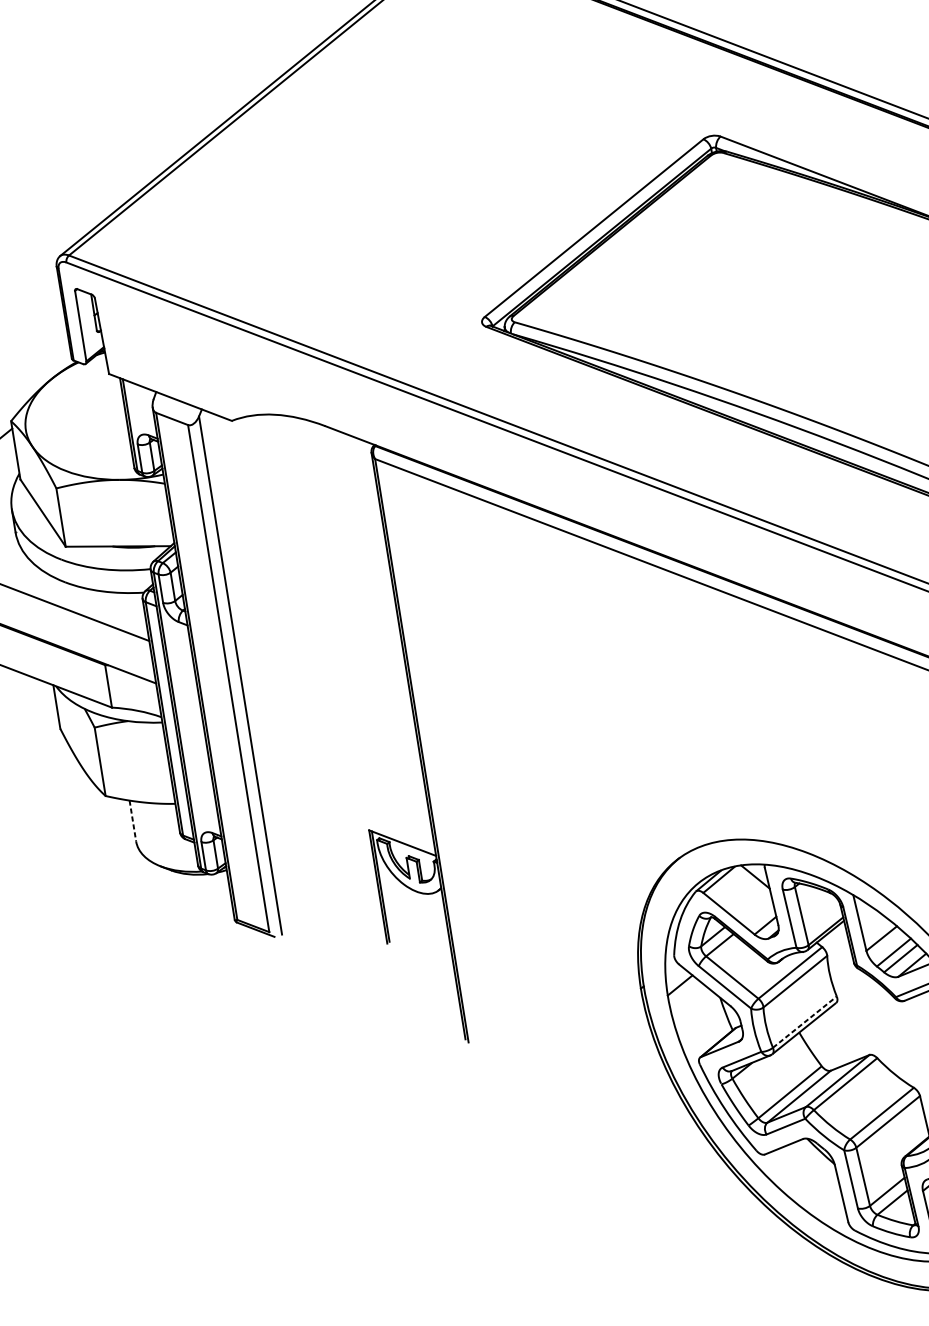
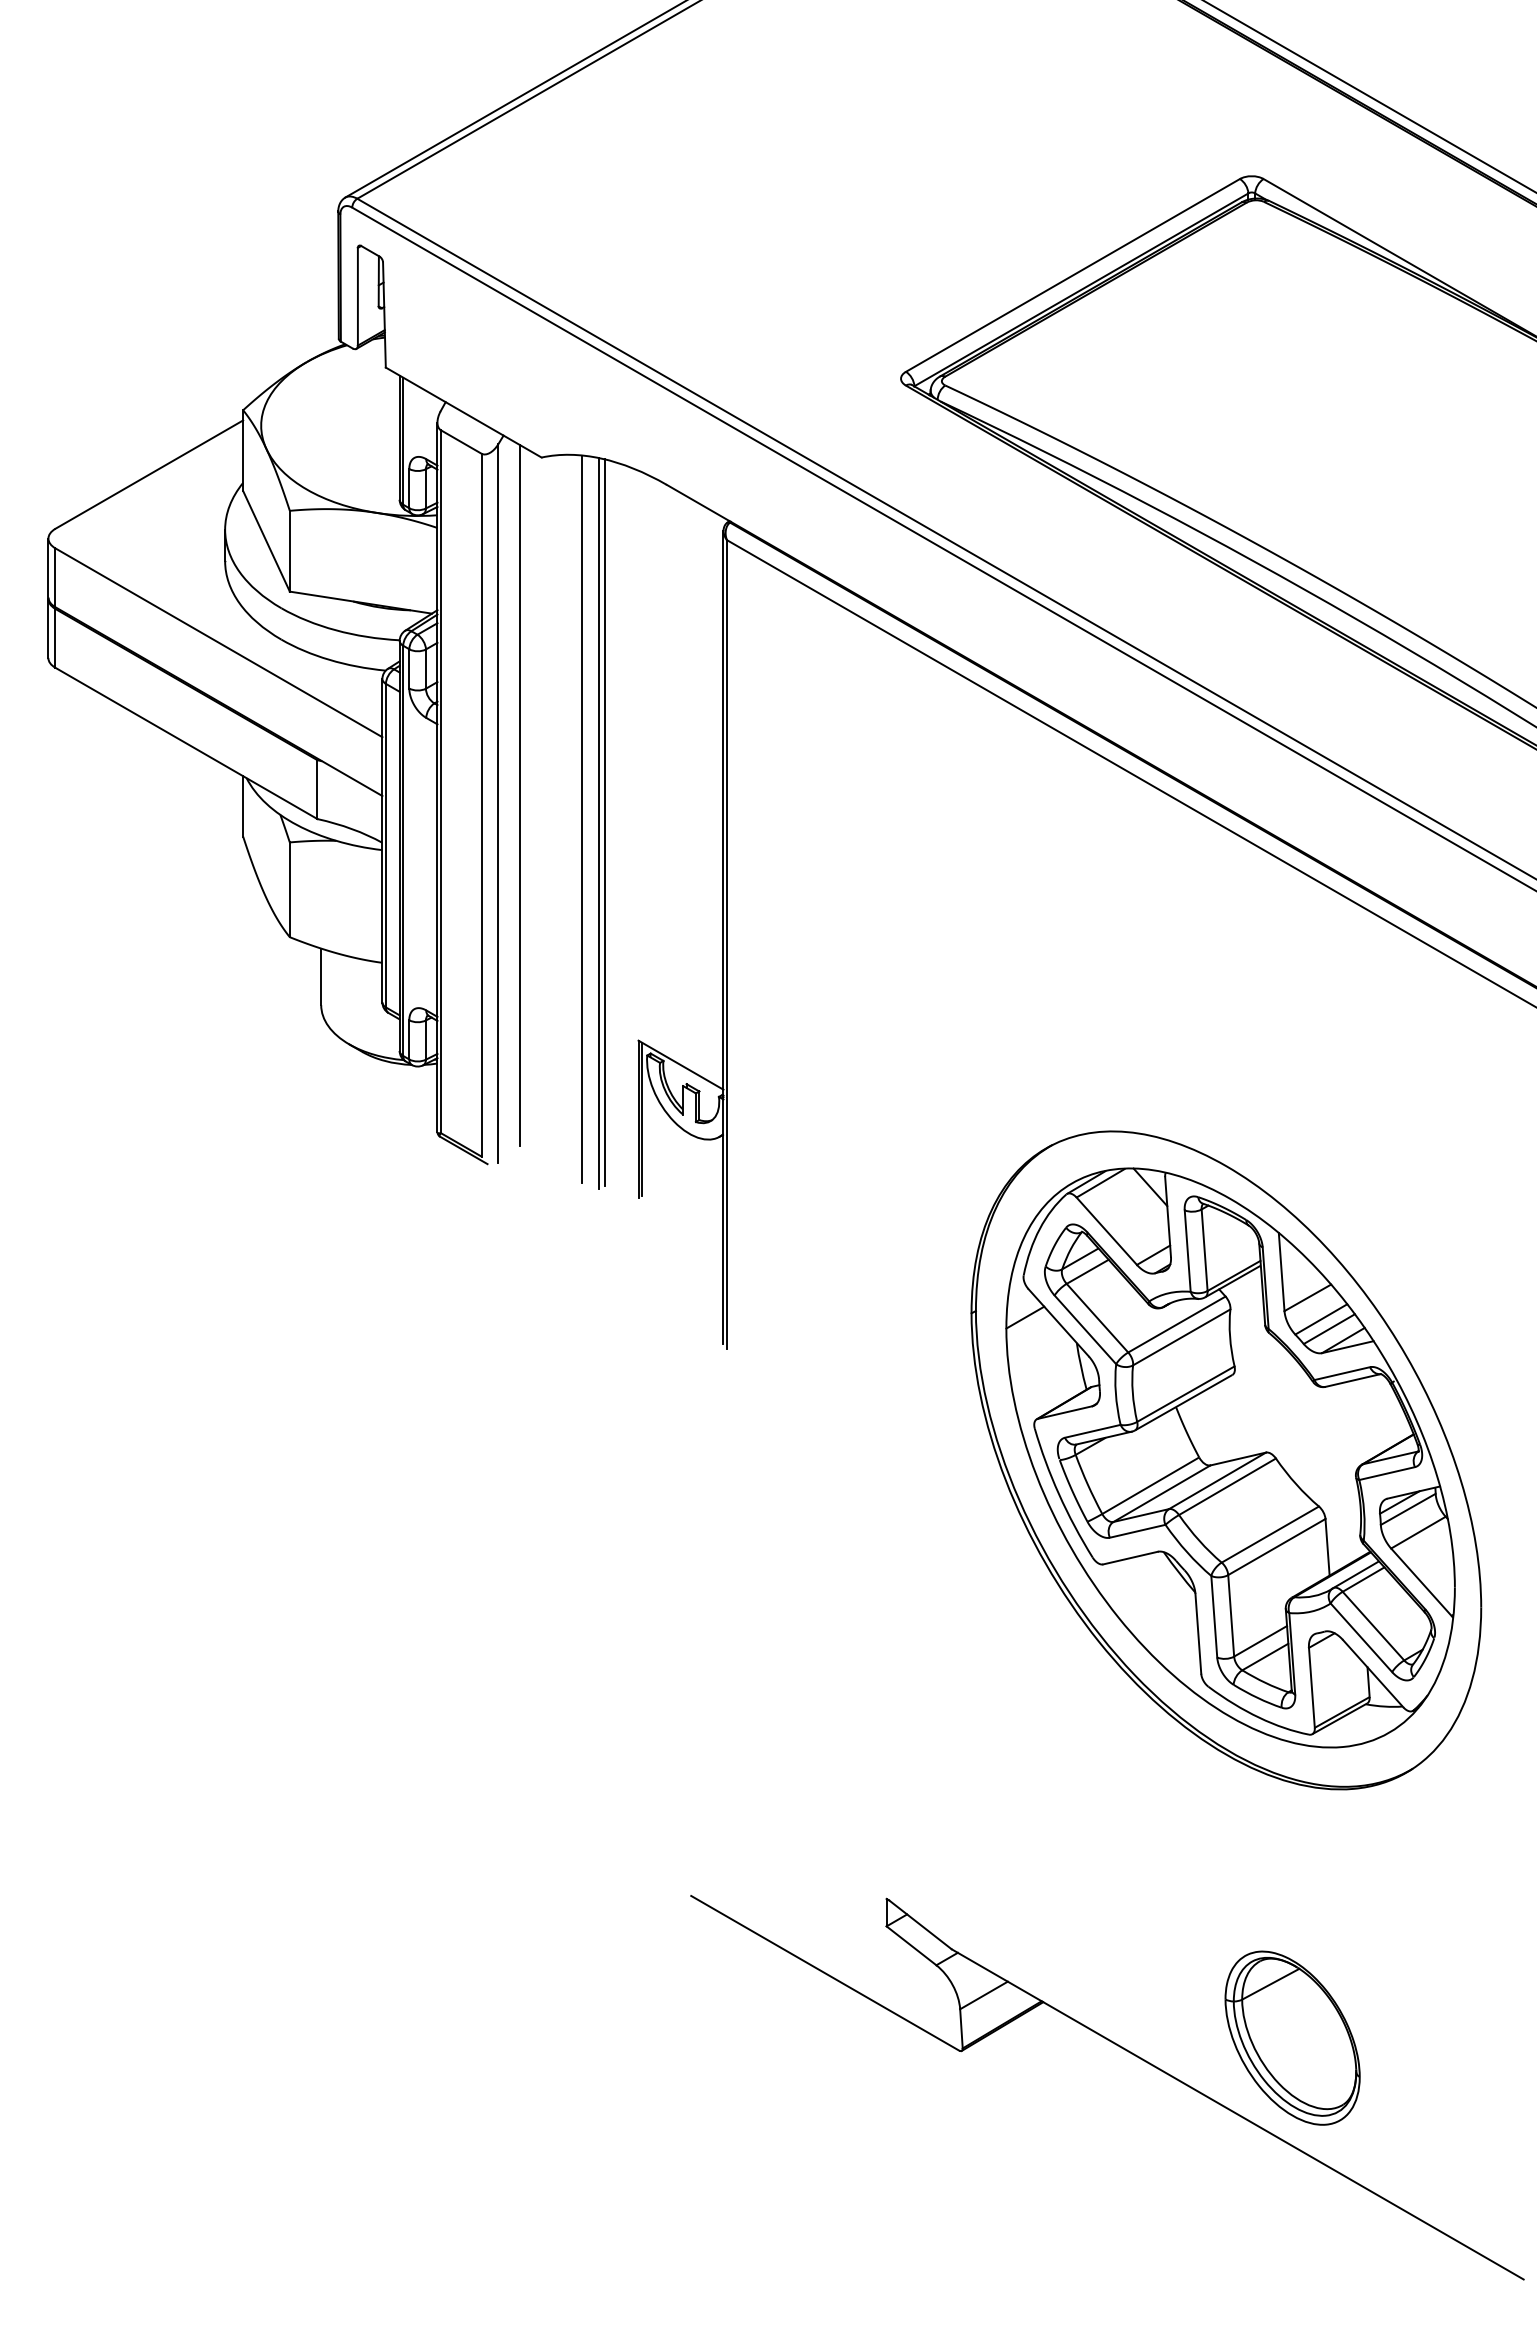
line: (254, 667) -> (519, 795), added
line: (303, 676) -> (582, 818), added
line: (319, 676) -> (604, 822), added
line: (315, 678) -> (599, 823), added
line: (133, 821) -> (321, 977), dashed -> solid
line: (805, 1021) -> (1186, 1393), dashed -> solid

